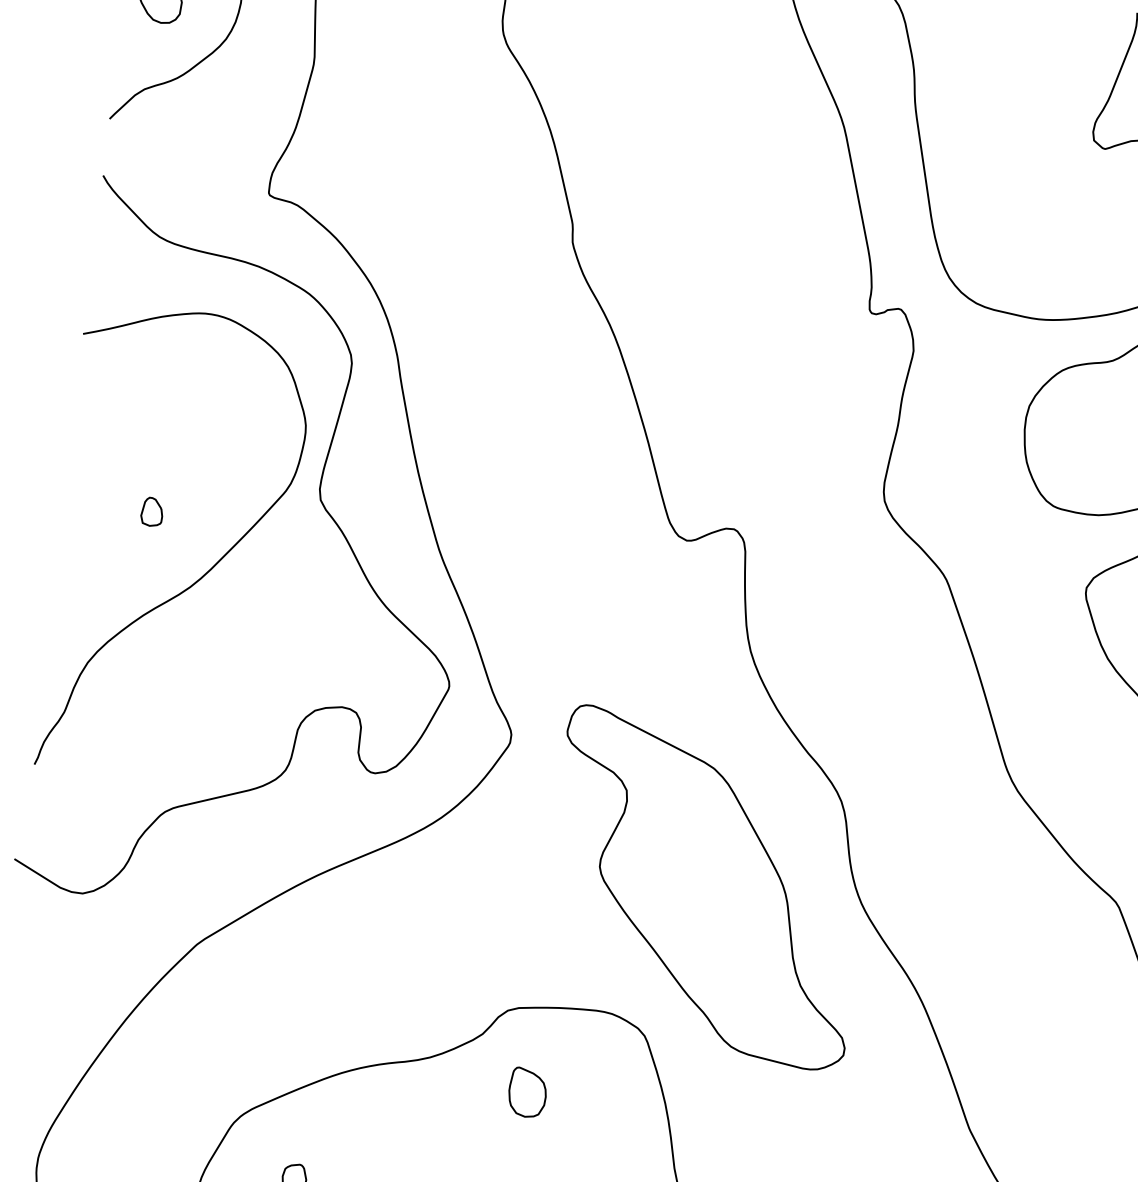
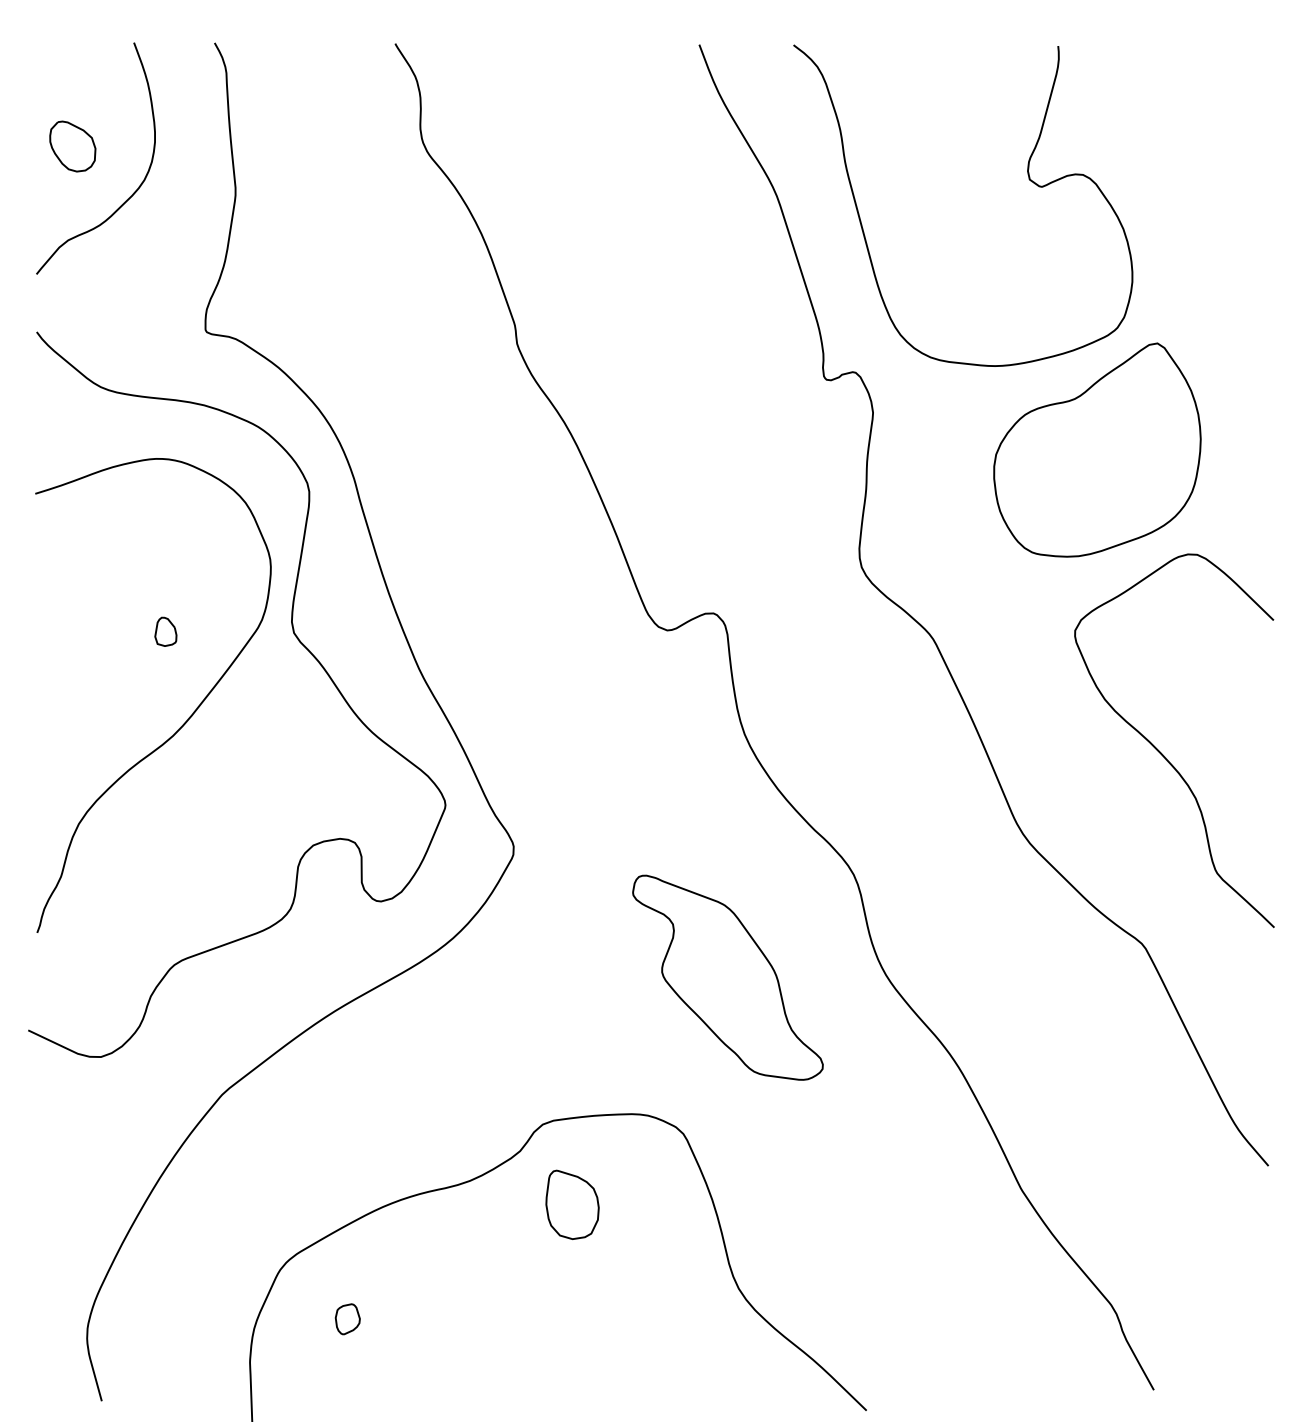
part: (151, 511) -> (165, 631), moved
part: (705, 887) -> (727, 977), size x0.6
part: (526, 1092) -> (571, 1204), size x1.4

